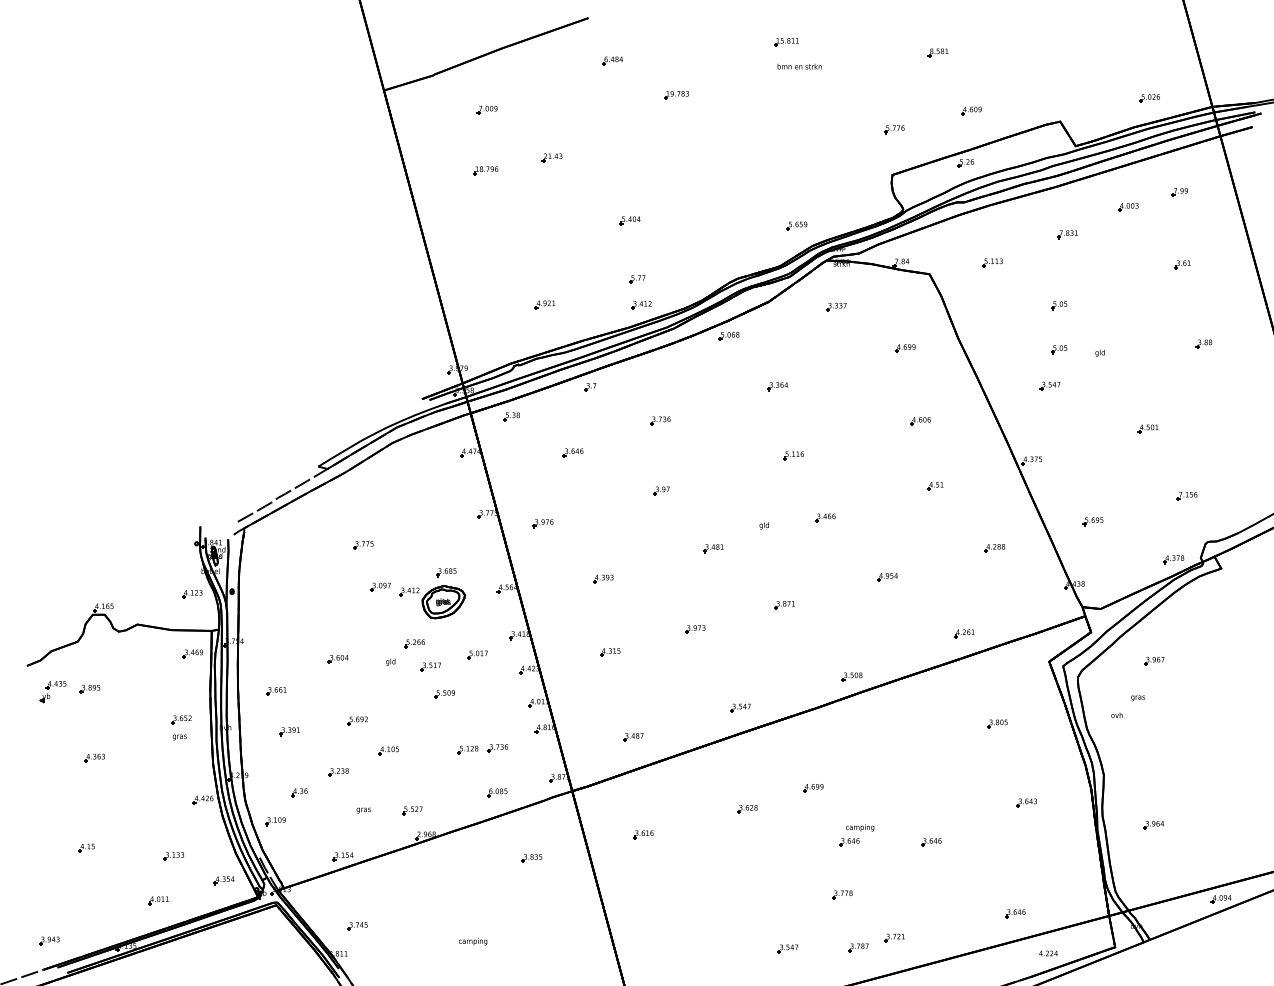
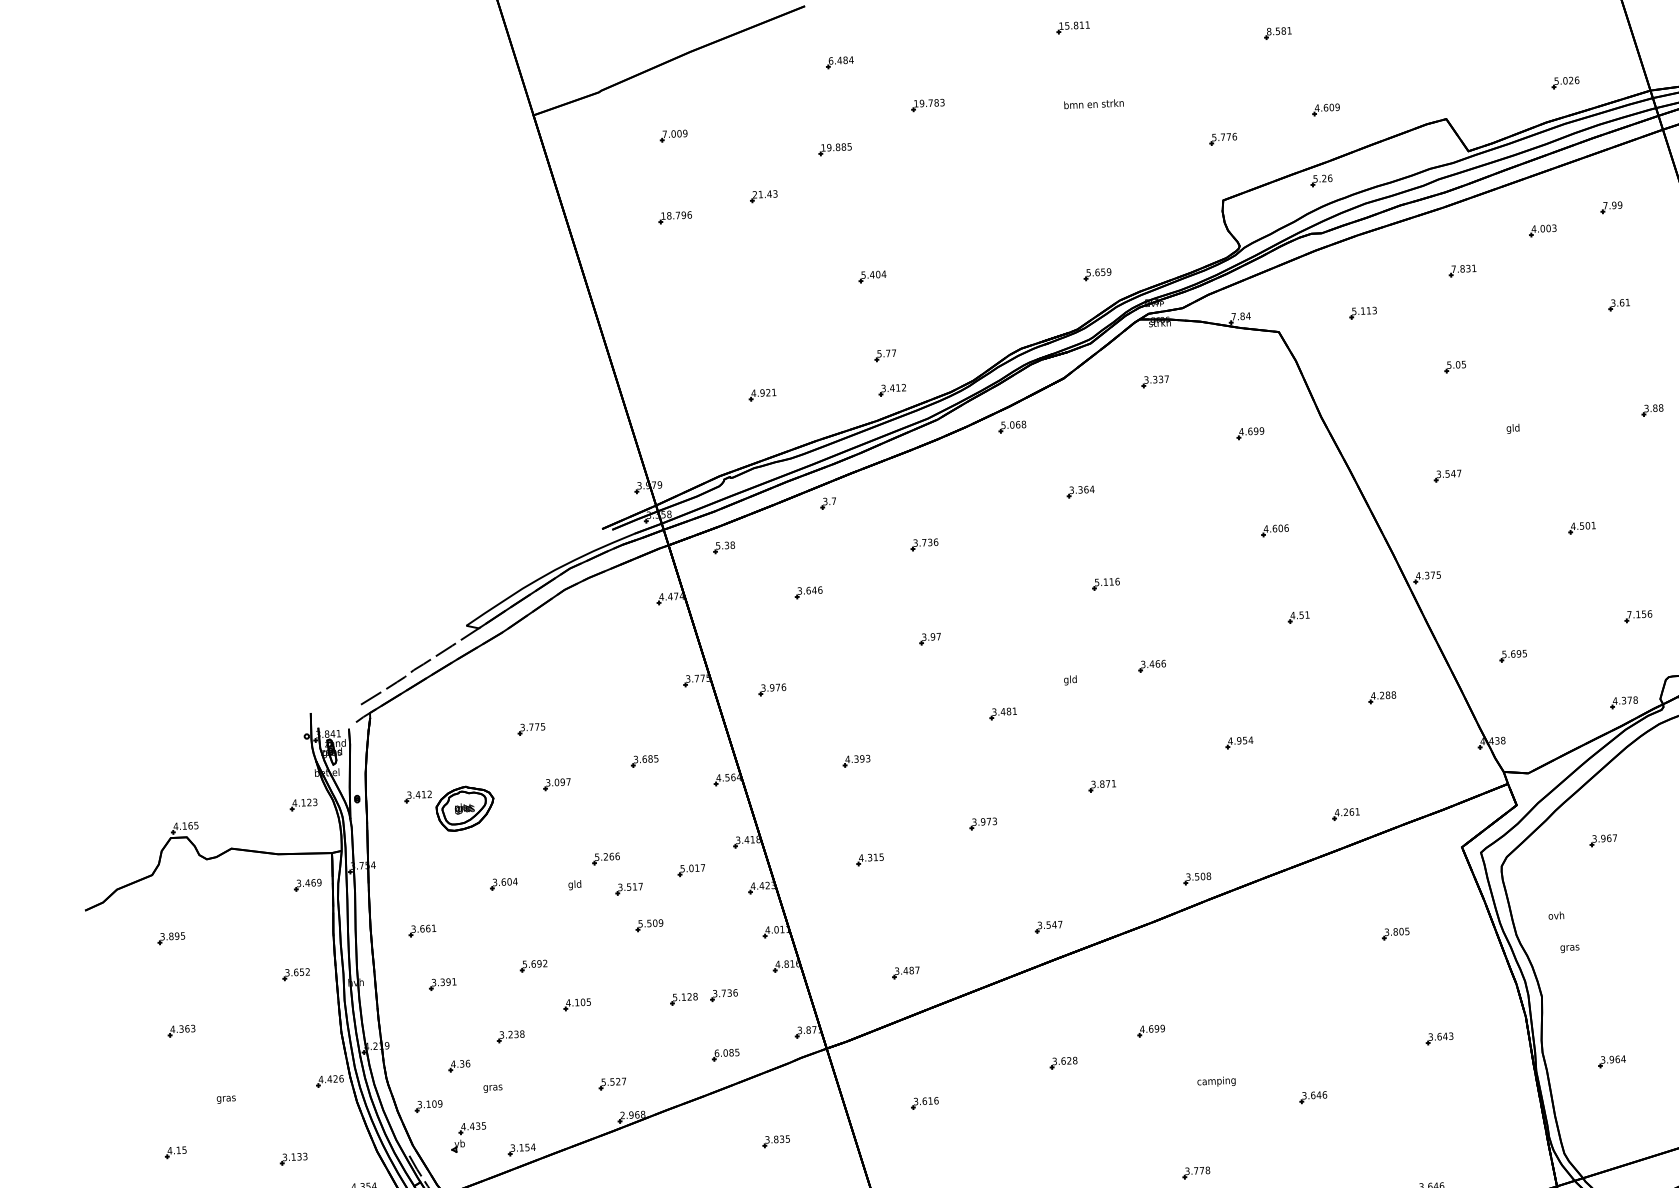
text: (799, 66) -> (1093, 103), moved
part: (606, 124) -> (835, 148), added
part: (1059, 349) -> (1458, 426), removed
part: (432, 602) -> (449, 809), moved
part: (52, 692) -> (467, 1138), moved
text: (1138, 698) -> (1570, 949), moved
text: (179, 737) -> (225, 1099), moved
text: (363, 810) -> (492, 1088), moved
part: (849, 842) -> (1203, 1102), removed

